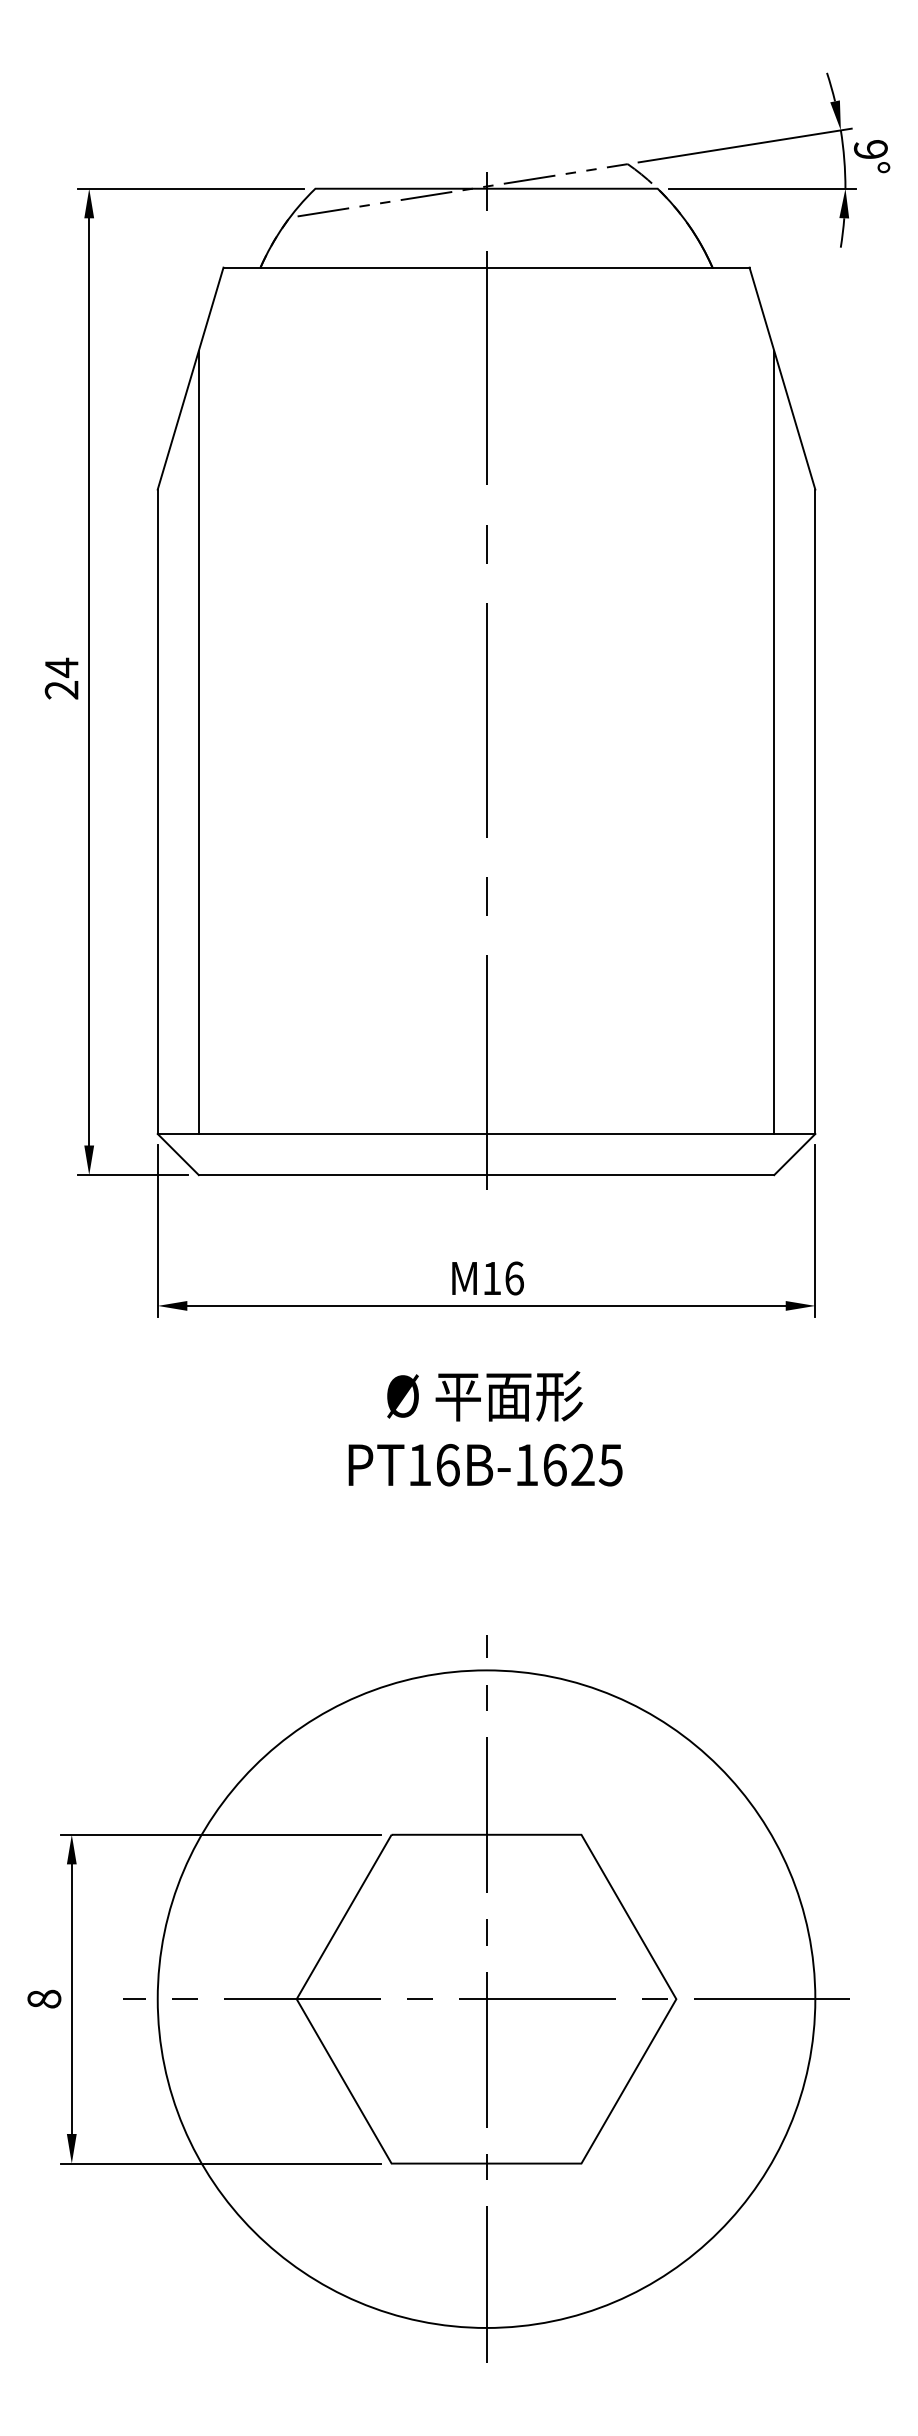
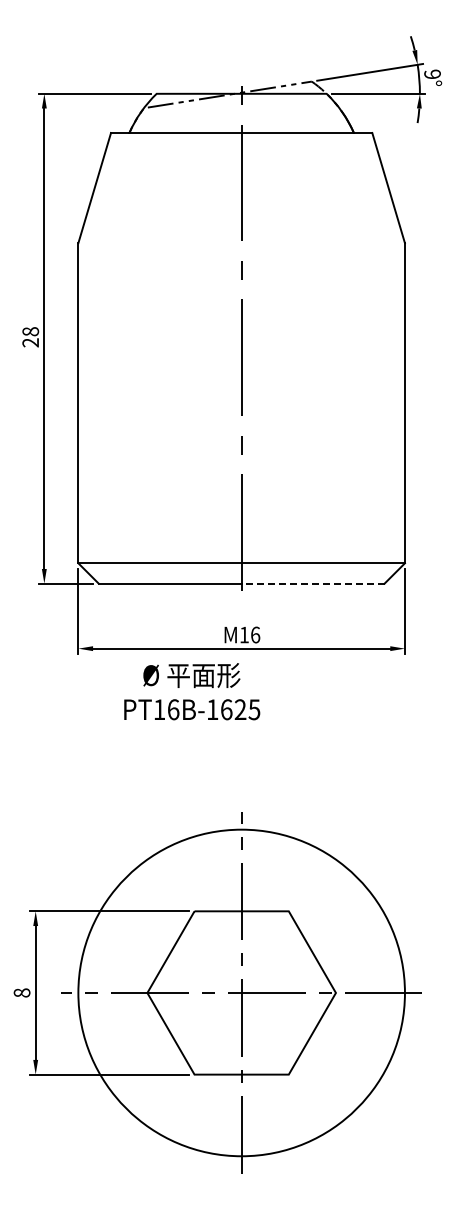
text: (61, 667) -> (30, 331), 24 -> 28
line: (198, 741) -> (98, 368), removed
line: (774, 741) -> (384, 368), removed
line: (629, 1174) -> (312, 583), solid -> dashed
text: (486, 1428) -> (192, 691), moved

